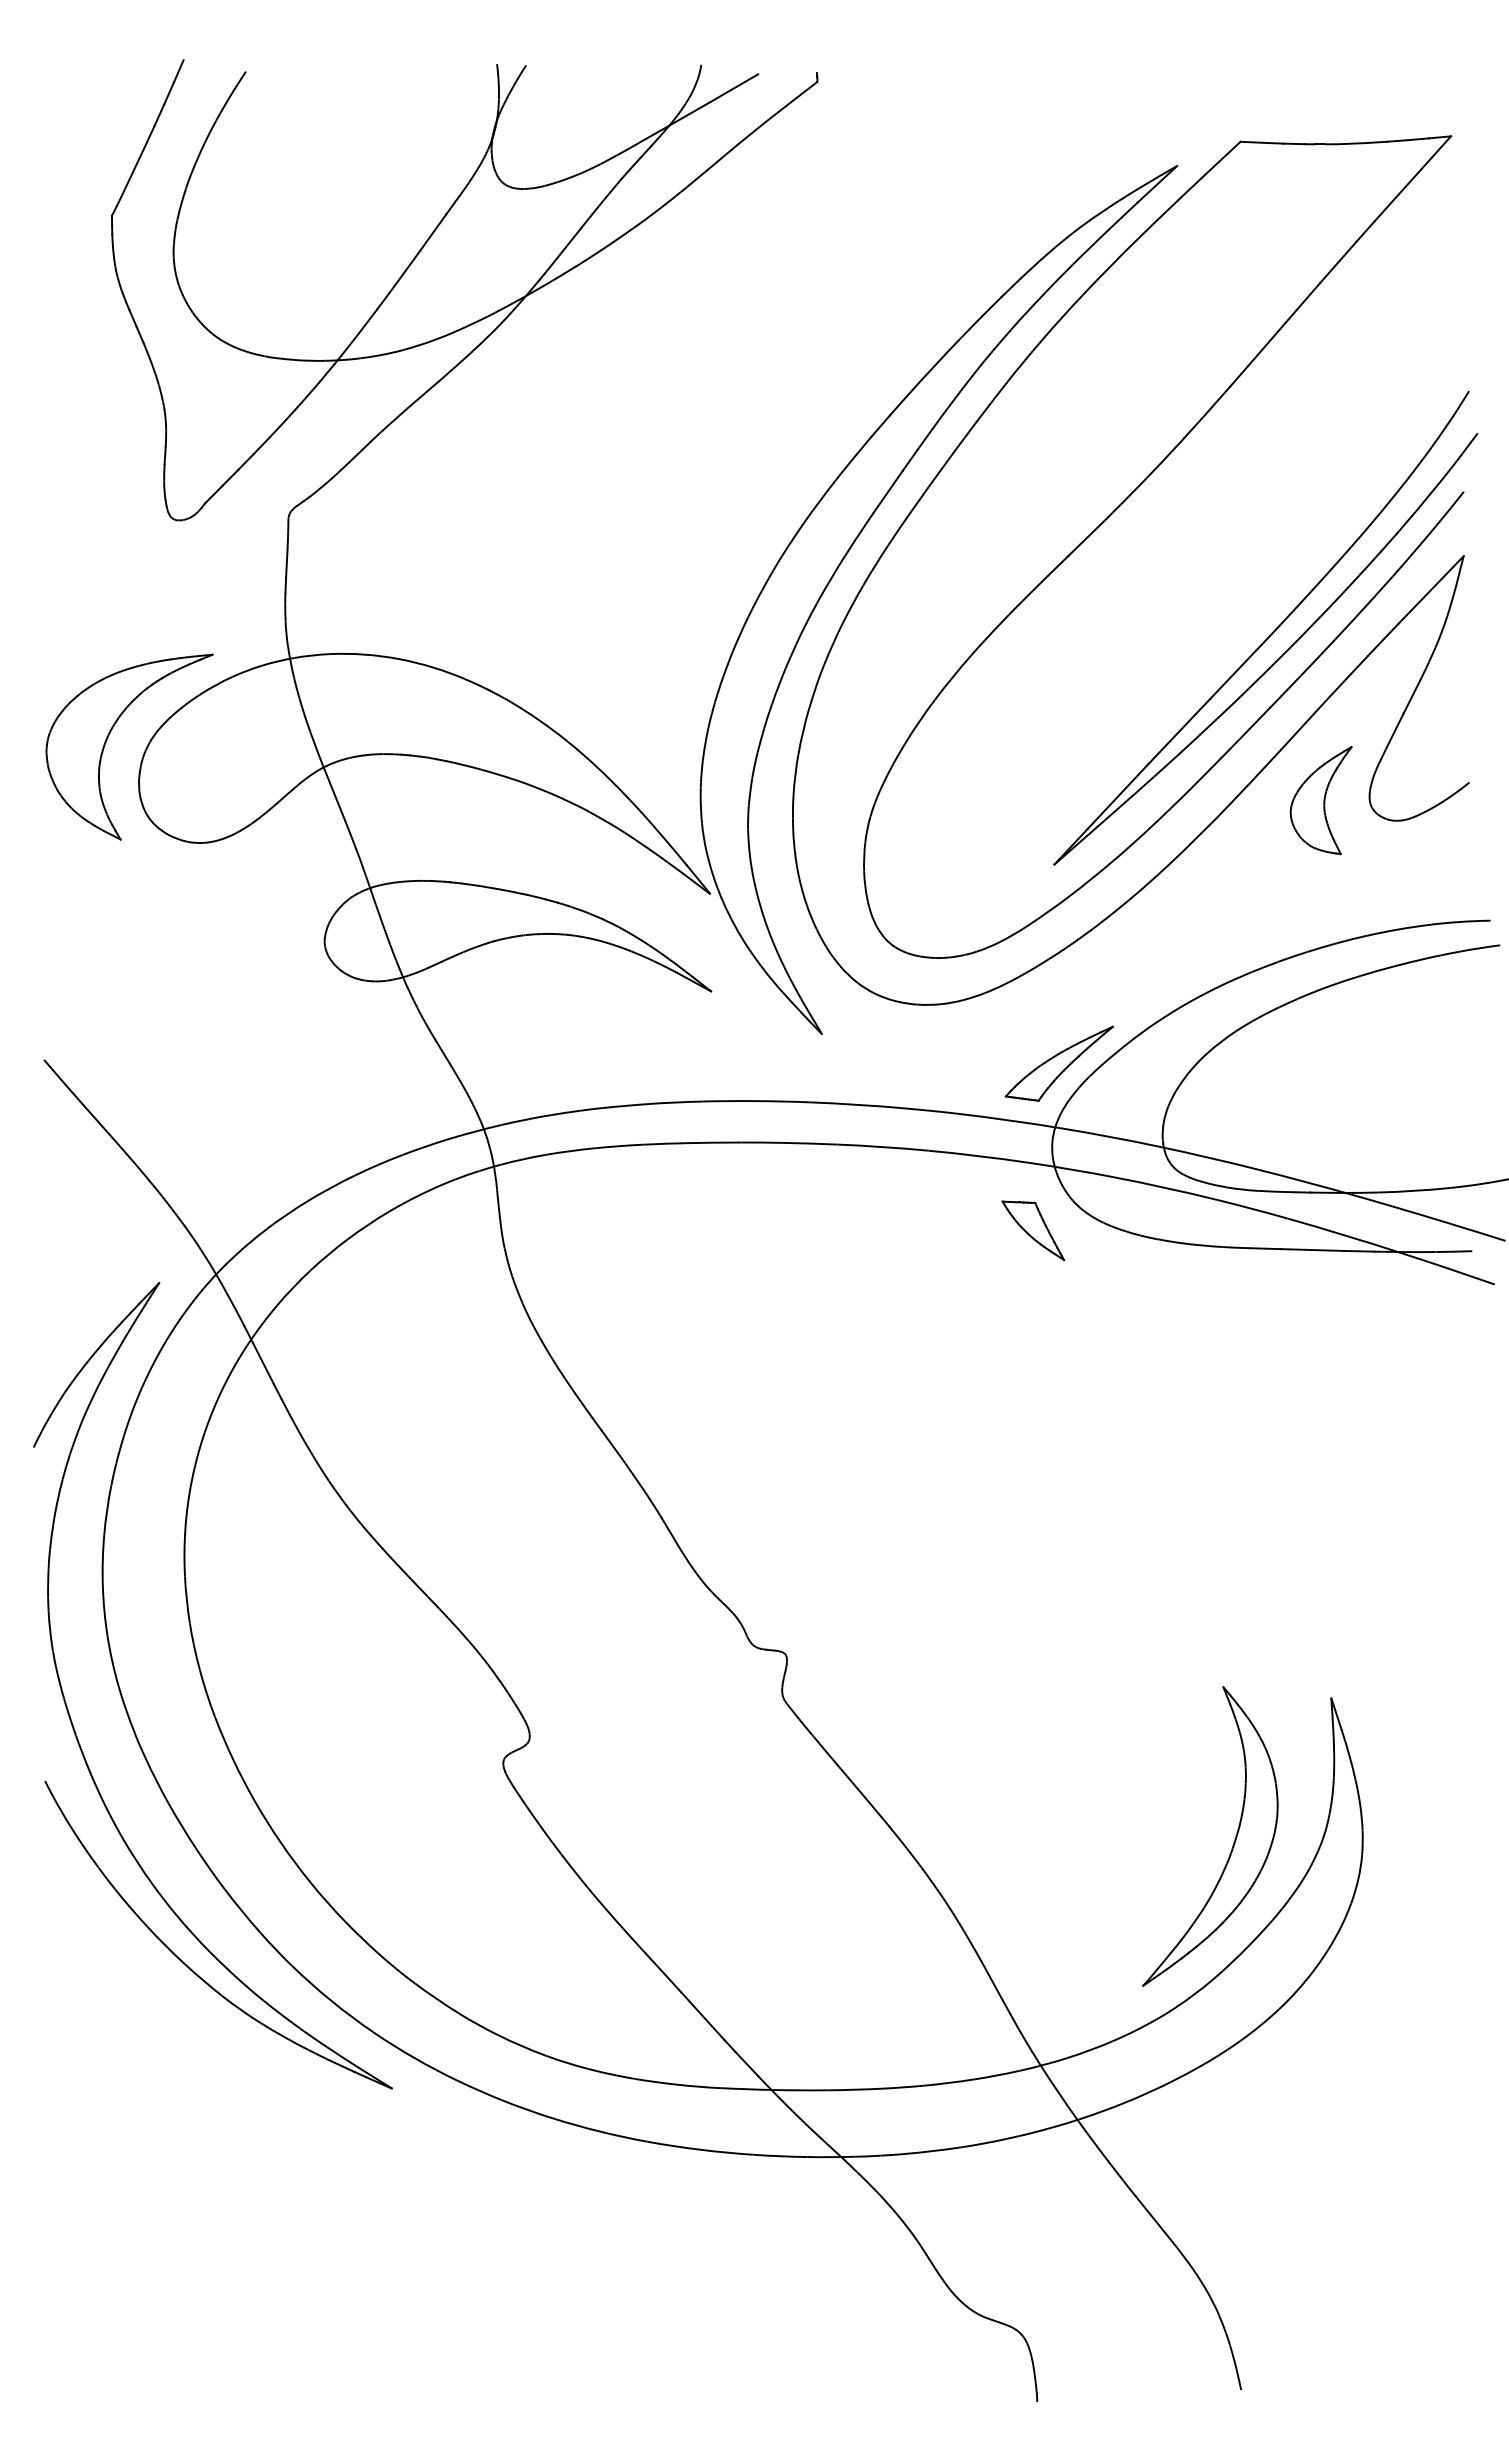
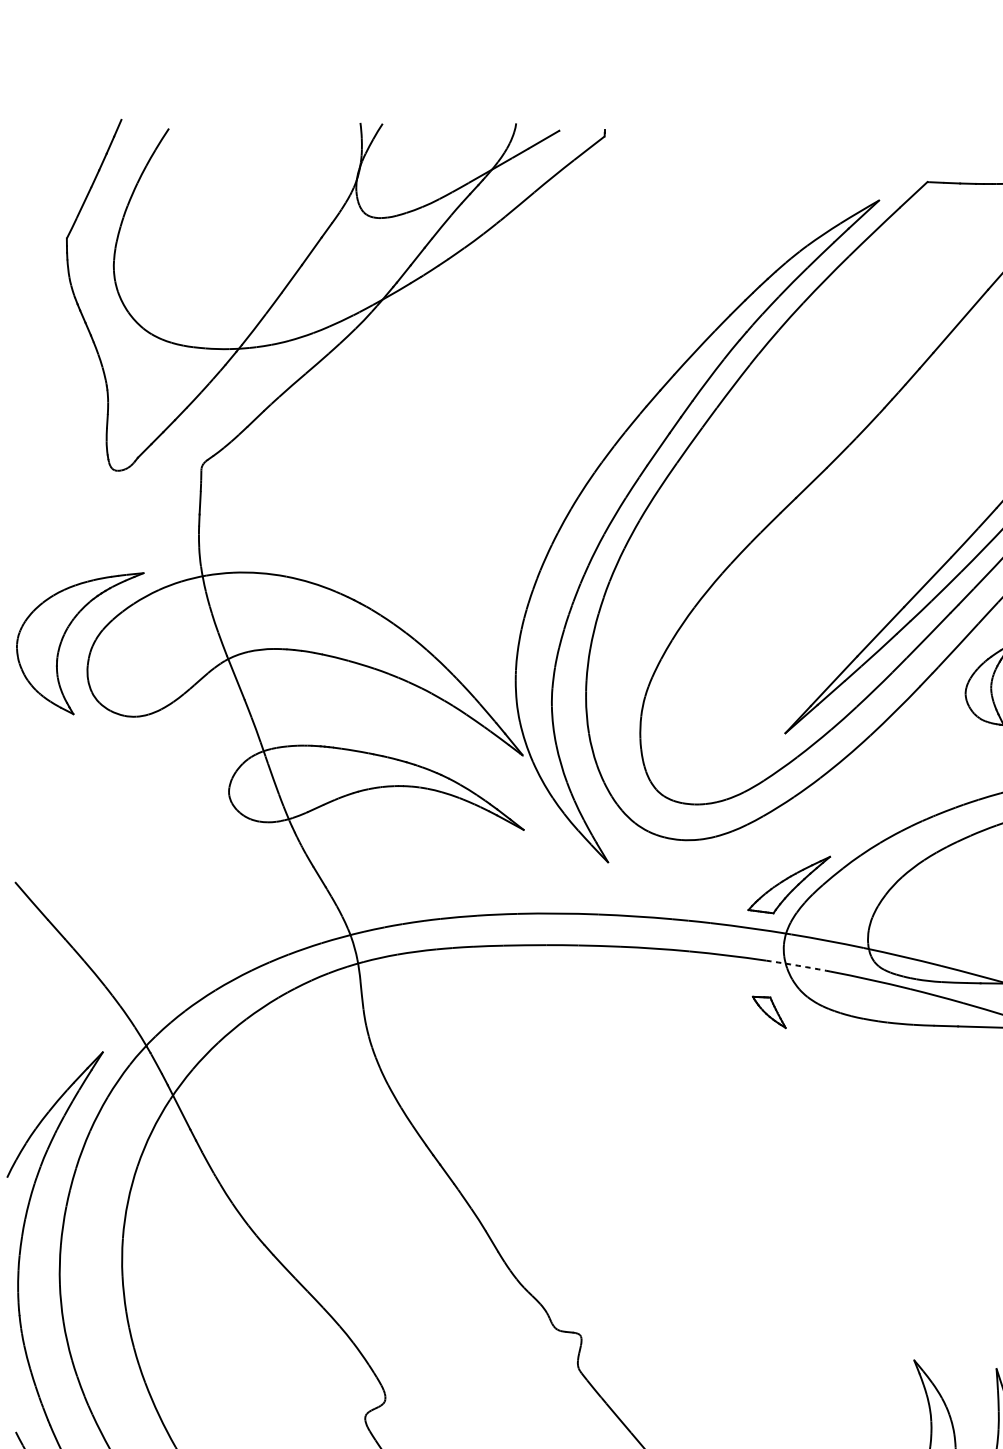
arc: (1071, 1169) -> (798, 965), solid -> dashed
part: (1032, 1230) -> (768, 1012), size x0.7

